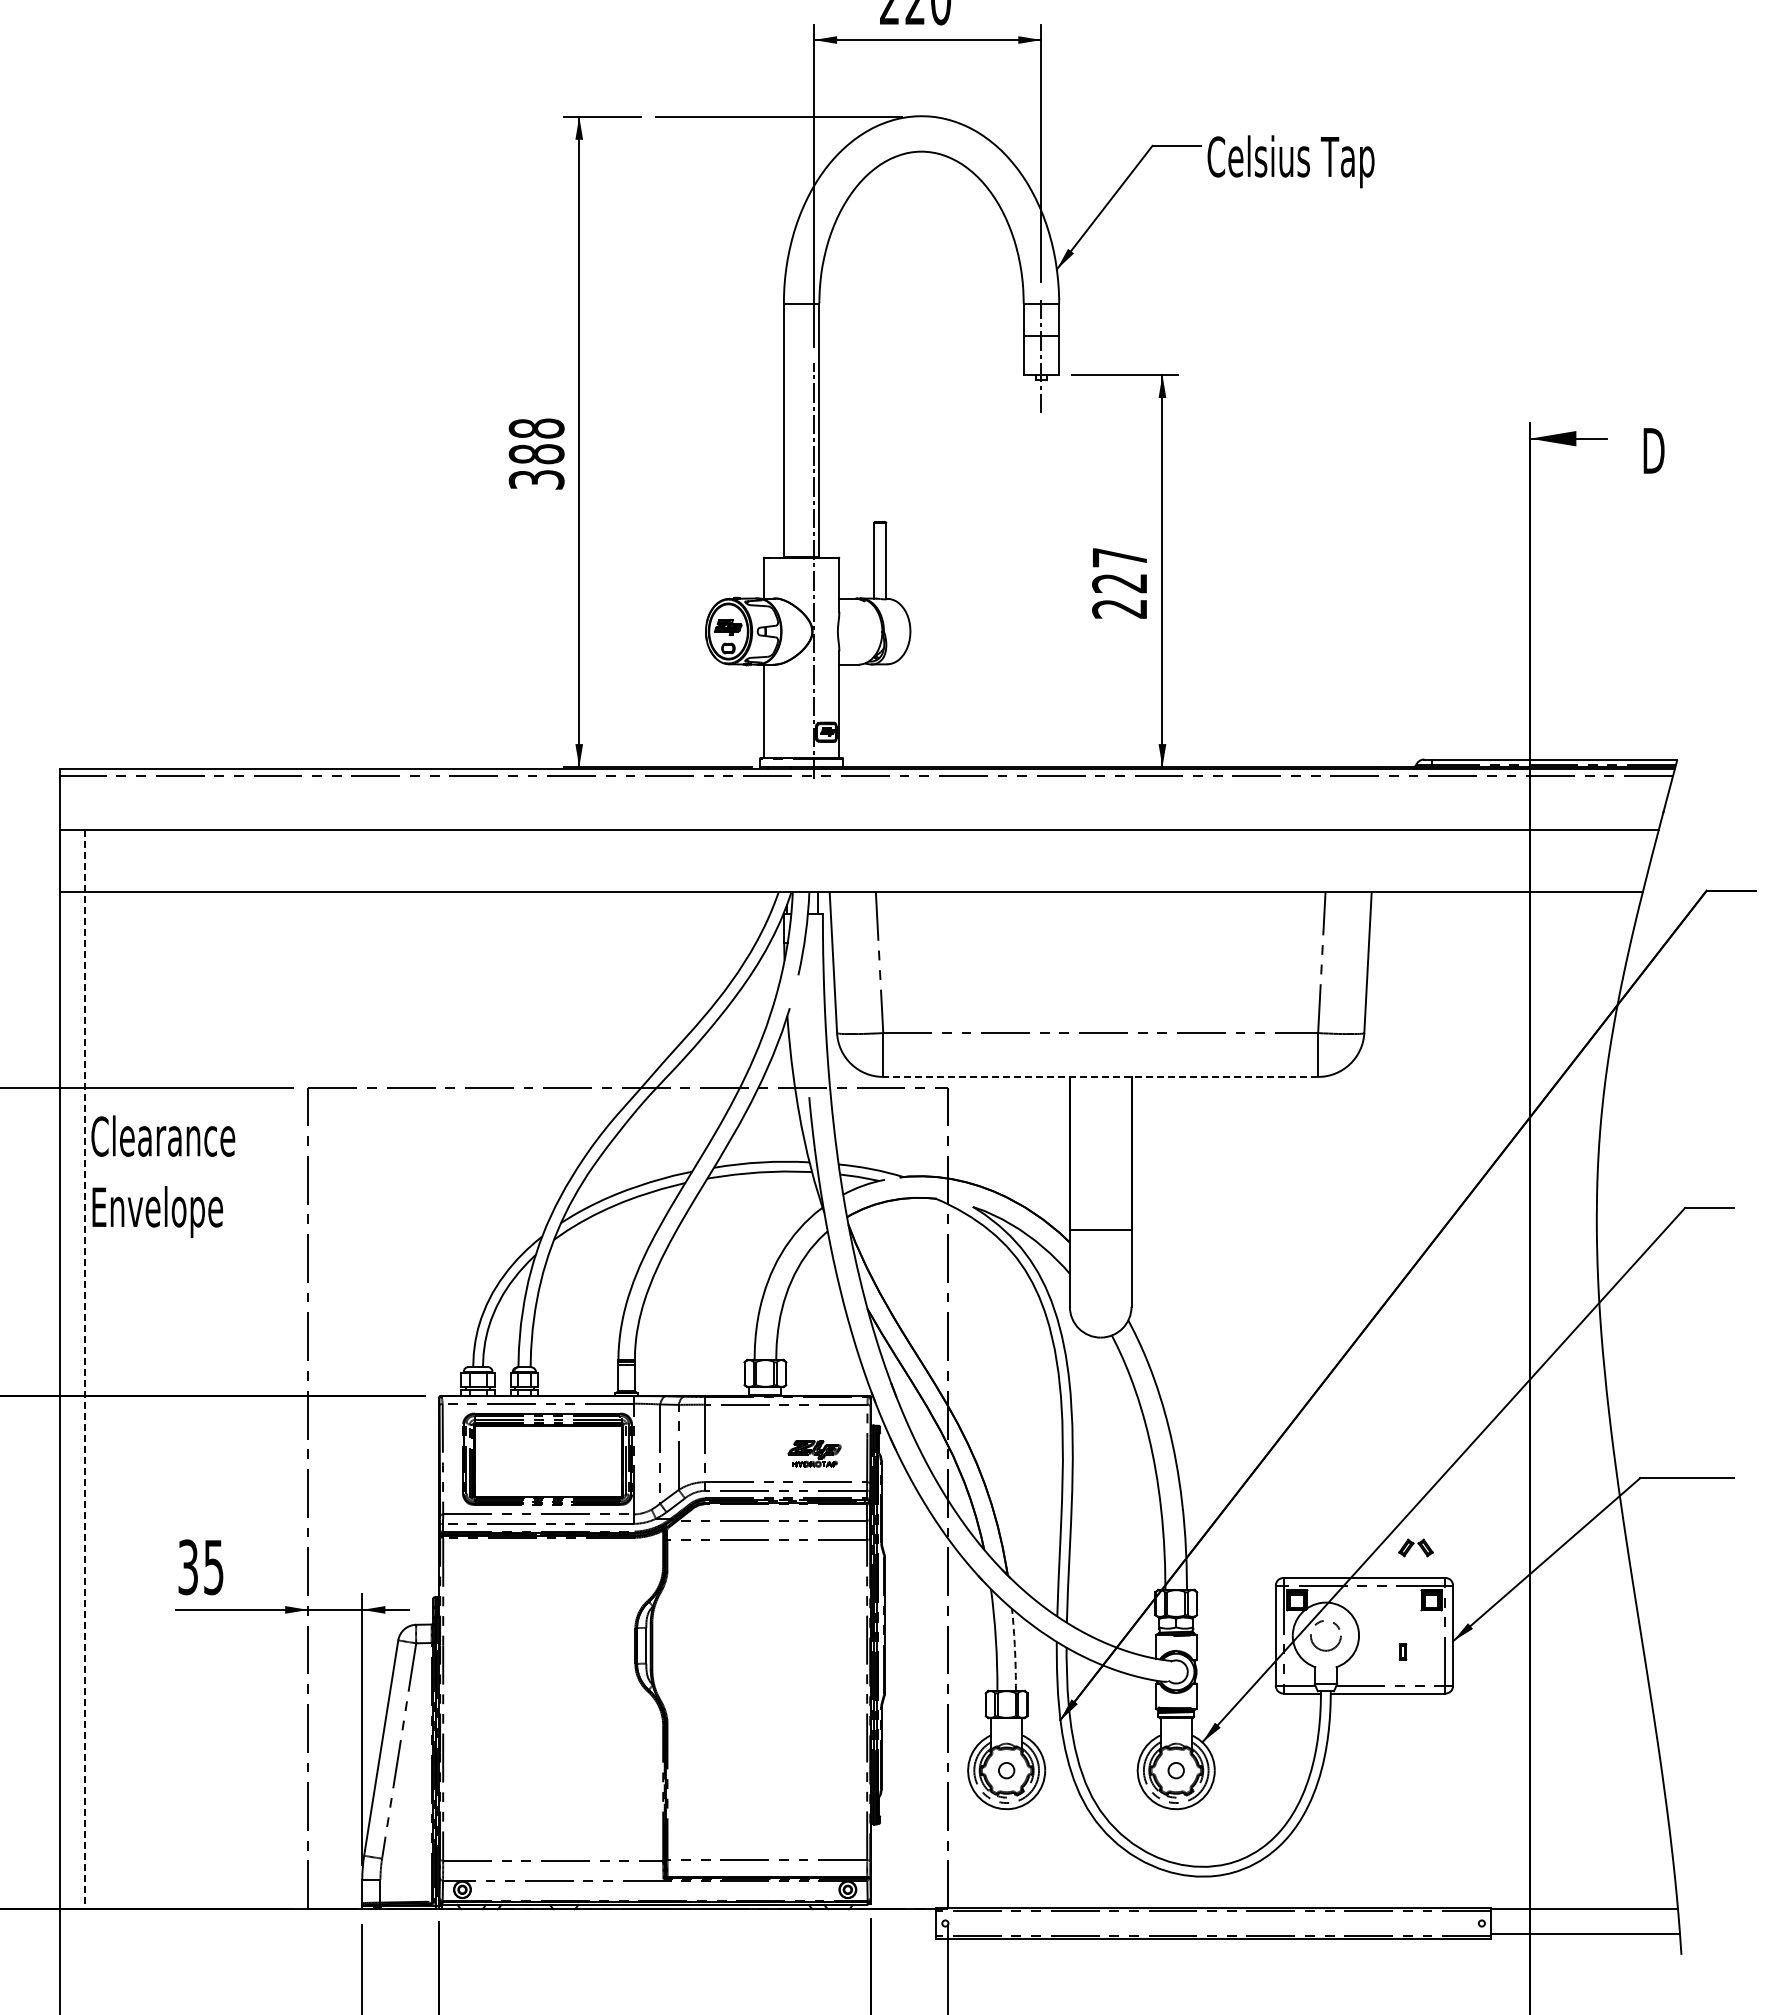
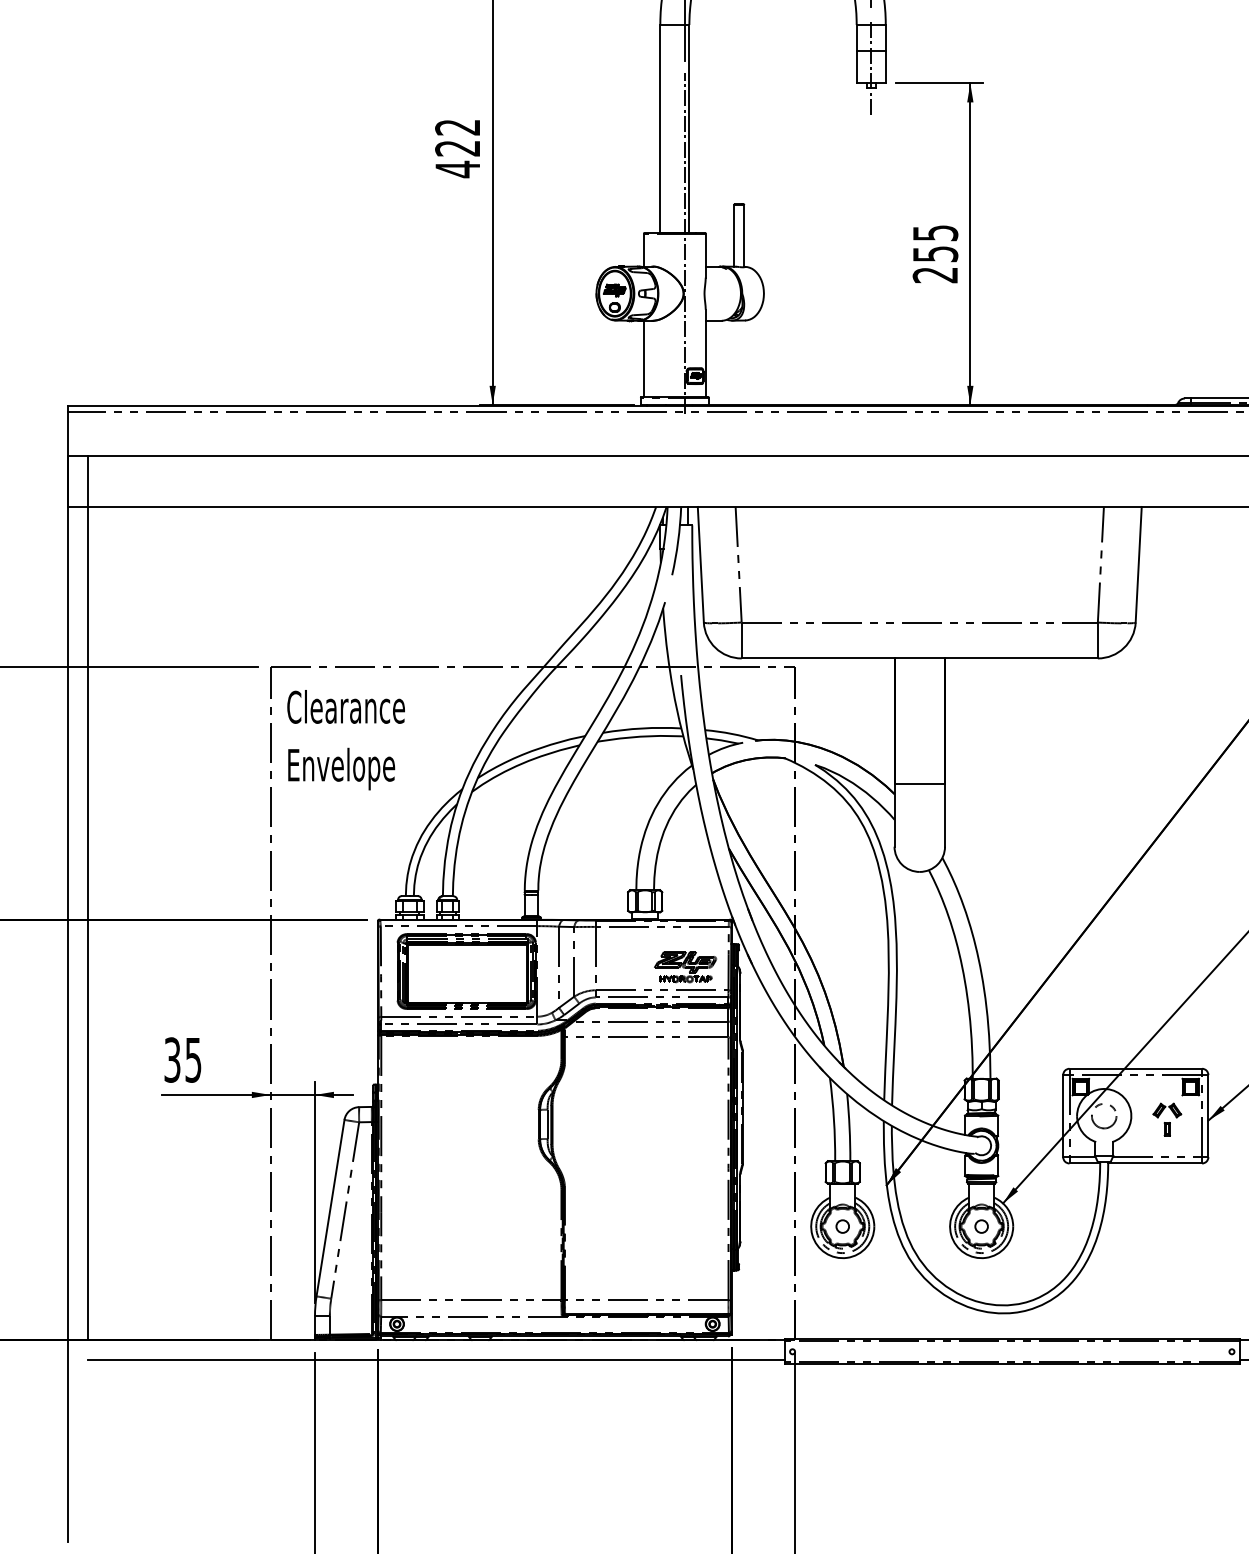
text: (536, 454) -> (457, 148), 388 -> 422
text: (1119, 570) -> (935, 243), 227 -> 255
line: (1100, 1076) -> (919, 658), dashed -> solid
text: (163, 1176) -> (346, 739), moved
line: (84, 1369) -> (87, 898), dashed -> solid
part: (814, 1453) -> (685, 966), size x1.43
part: (1415, 1547) -> (1166, 1110), moved
arc: (1015, 1649) -> (849, 1127), dashed -> solid
line: (510, 1934) -> (436, 1360), added

